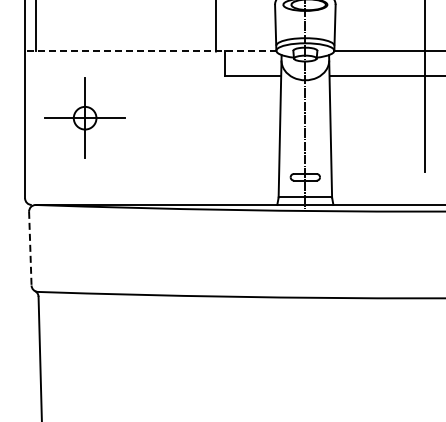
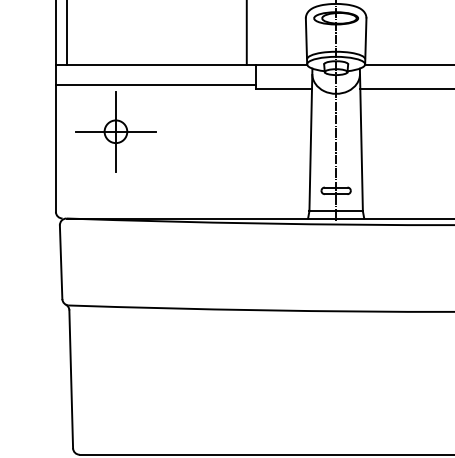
line: (150, 51) -> (181, 65), dashed -> solid
line: (124, 71) -> (155, 85), added
line: (30, 248) -> (61, 262), dashed -> solid

